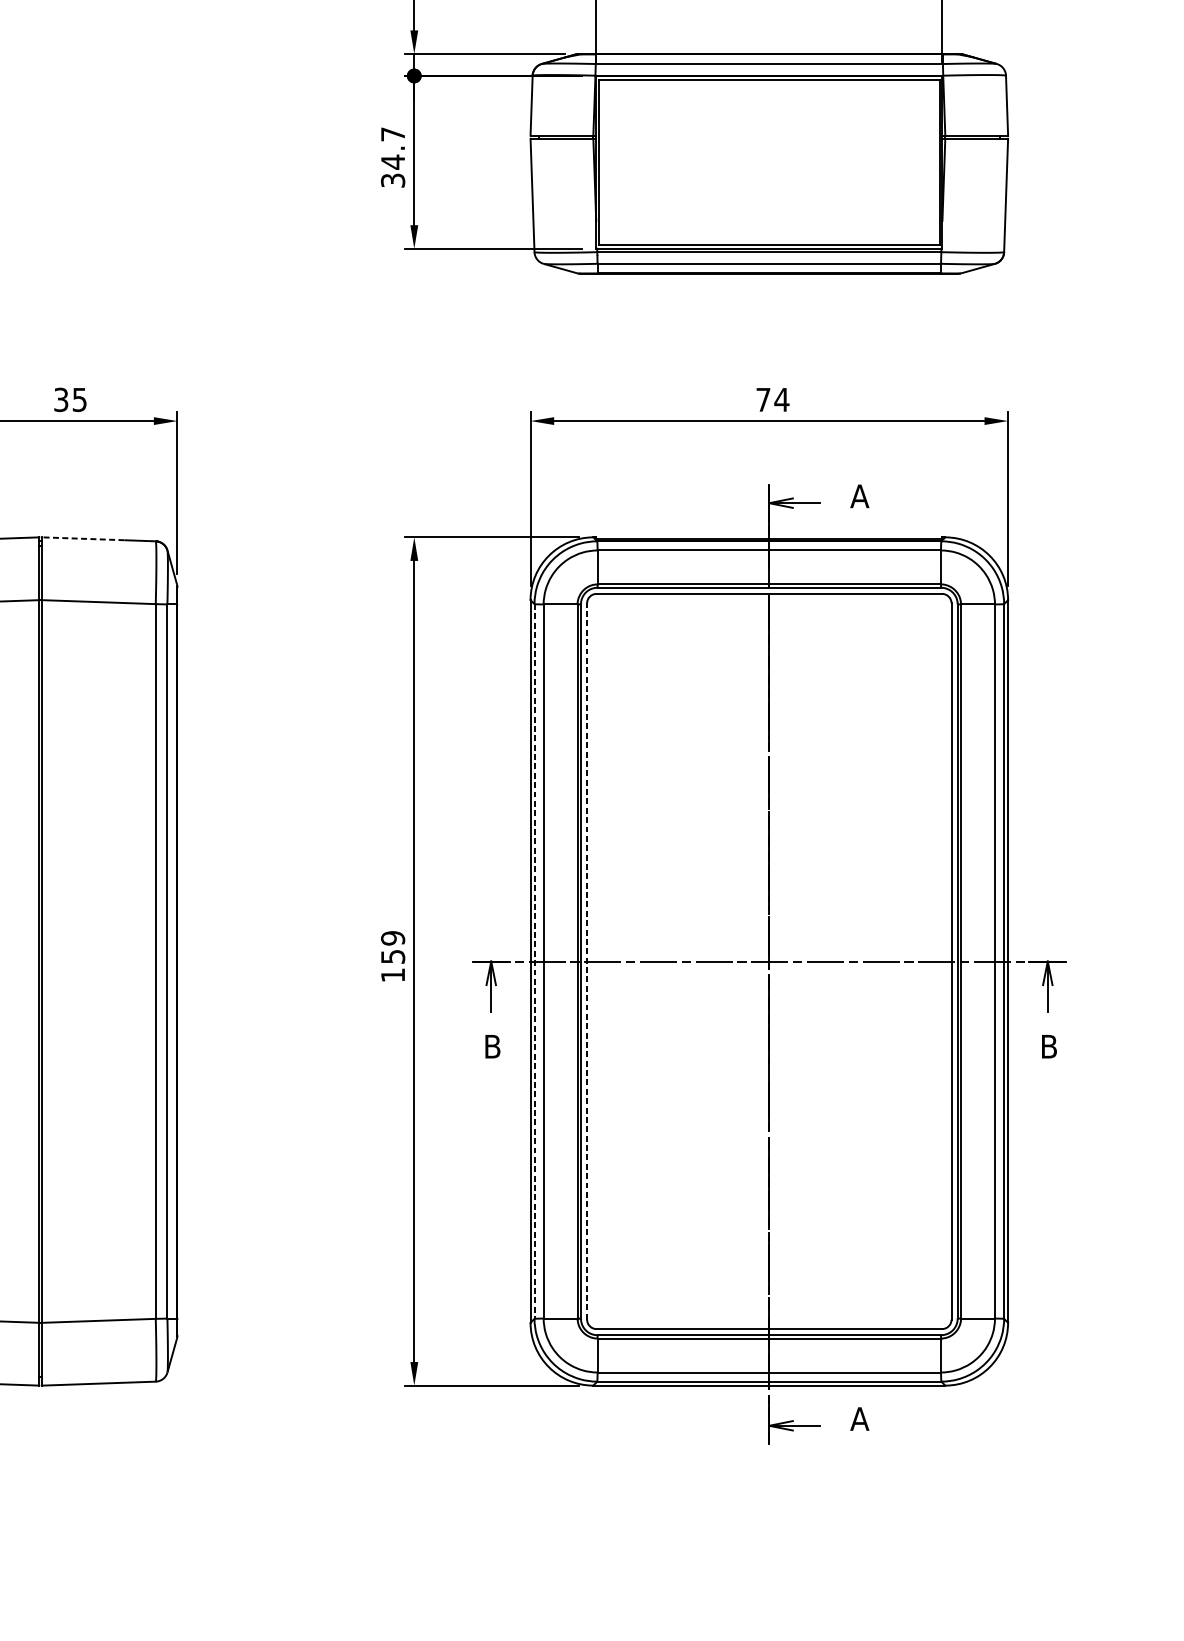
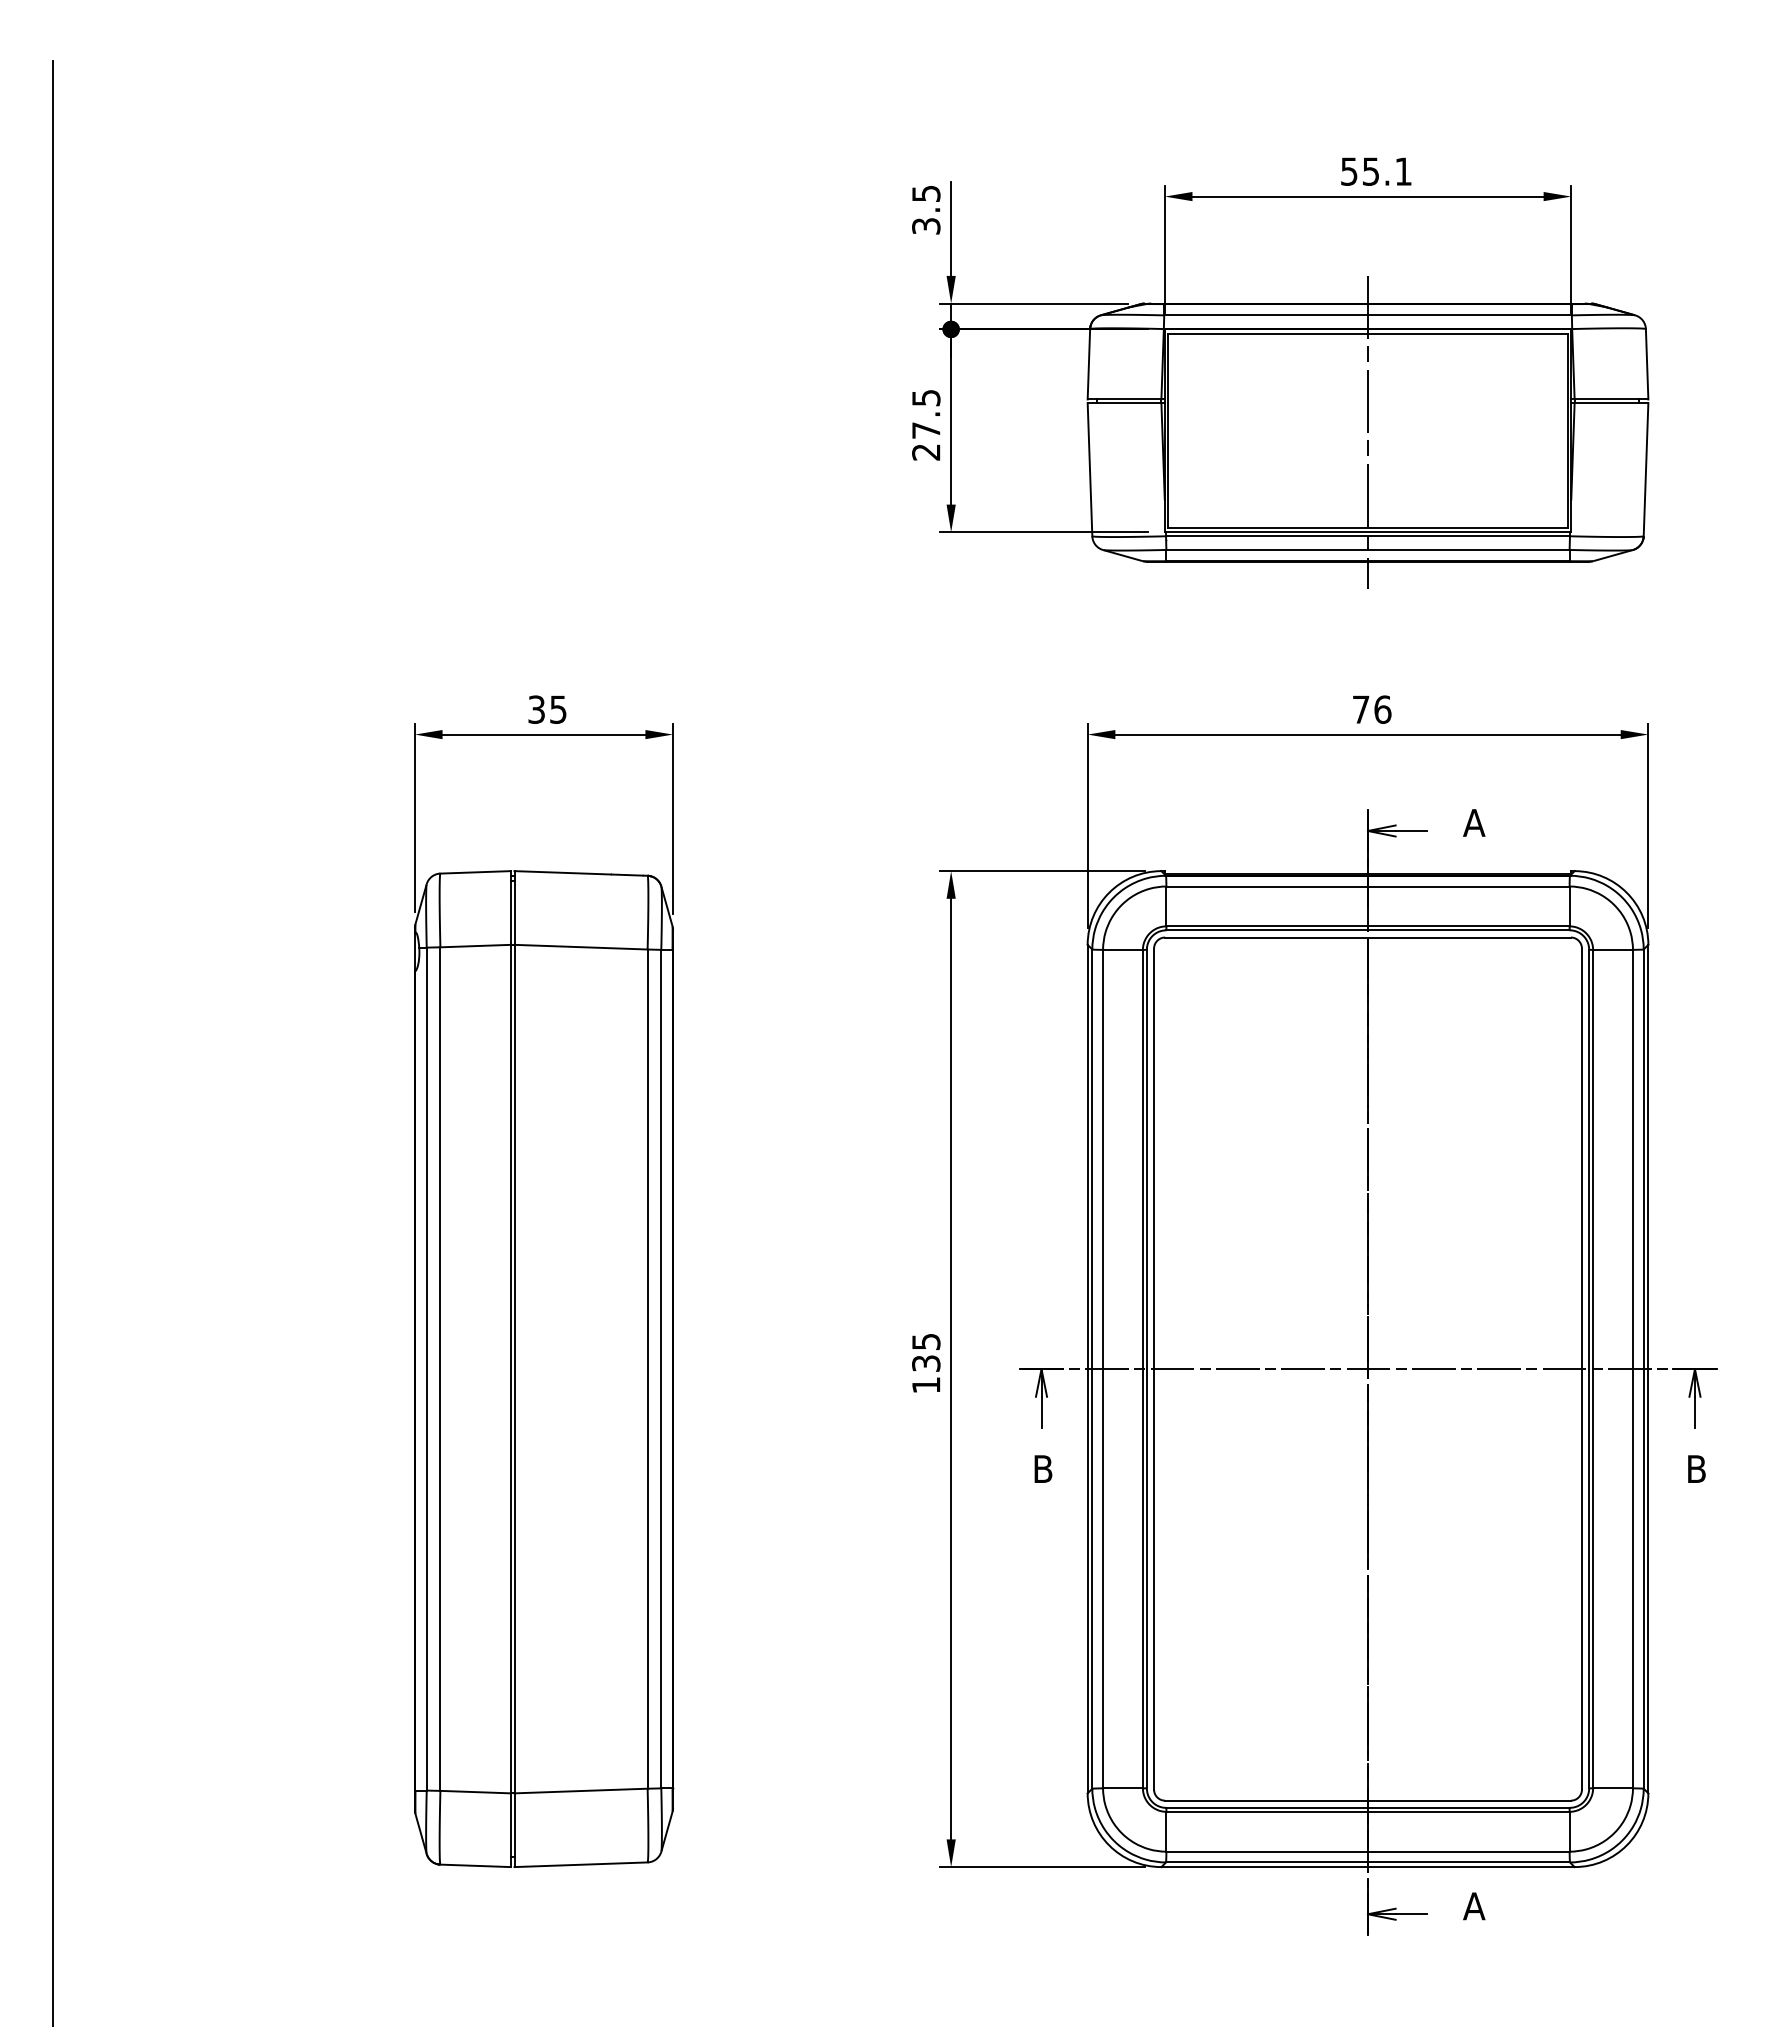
text: (393, 157) -> (926, 425), 34.7 -> 27.5
line: (769, 163) -> (1368, 432), added
text: (781, 399) -> (1382, 709), 74 -> 76
line: (83, 538) -> (562, 872), dashed -> solid
text: (393, 947) -> (926, 1352), 159 -> 135
line: (534, 961) -> (1092, 1369), dashed -> solid
line: (587, 961) -> (1154, 1369), dashed -> solid

